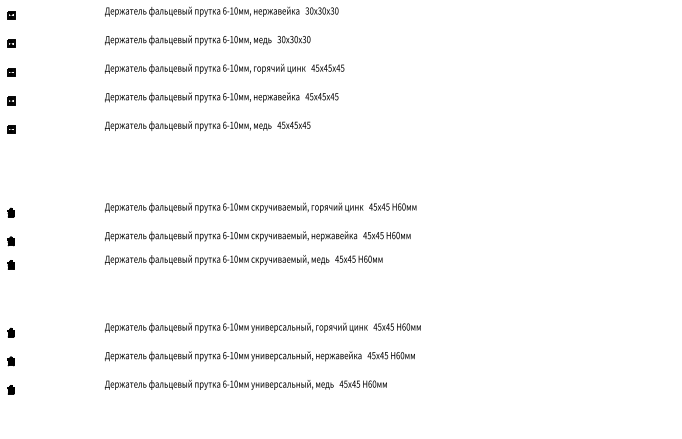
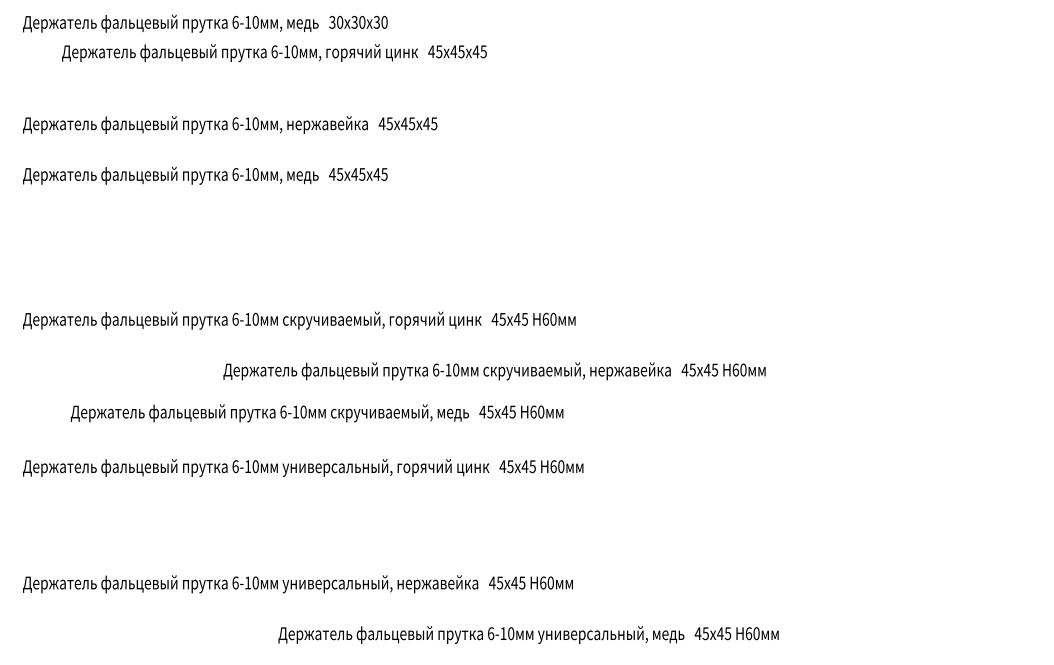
text: (224, 68) -> (274, 52), moved
text: (257, 236) -> (494, 371), moved
text: (243, 259) -> (316, 412), moved
text: (262, 327) -> (302, 467), moved
text: (245, 384) -> (527, 634), moved

